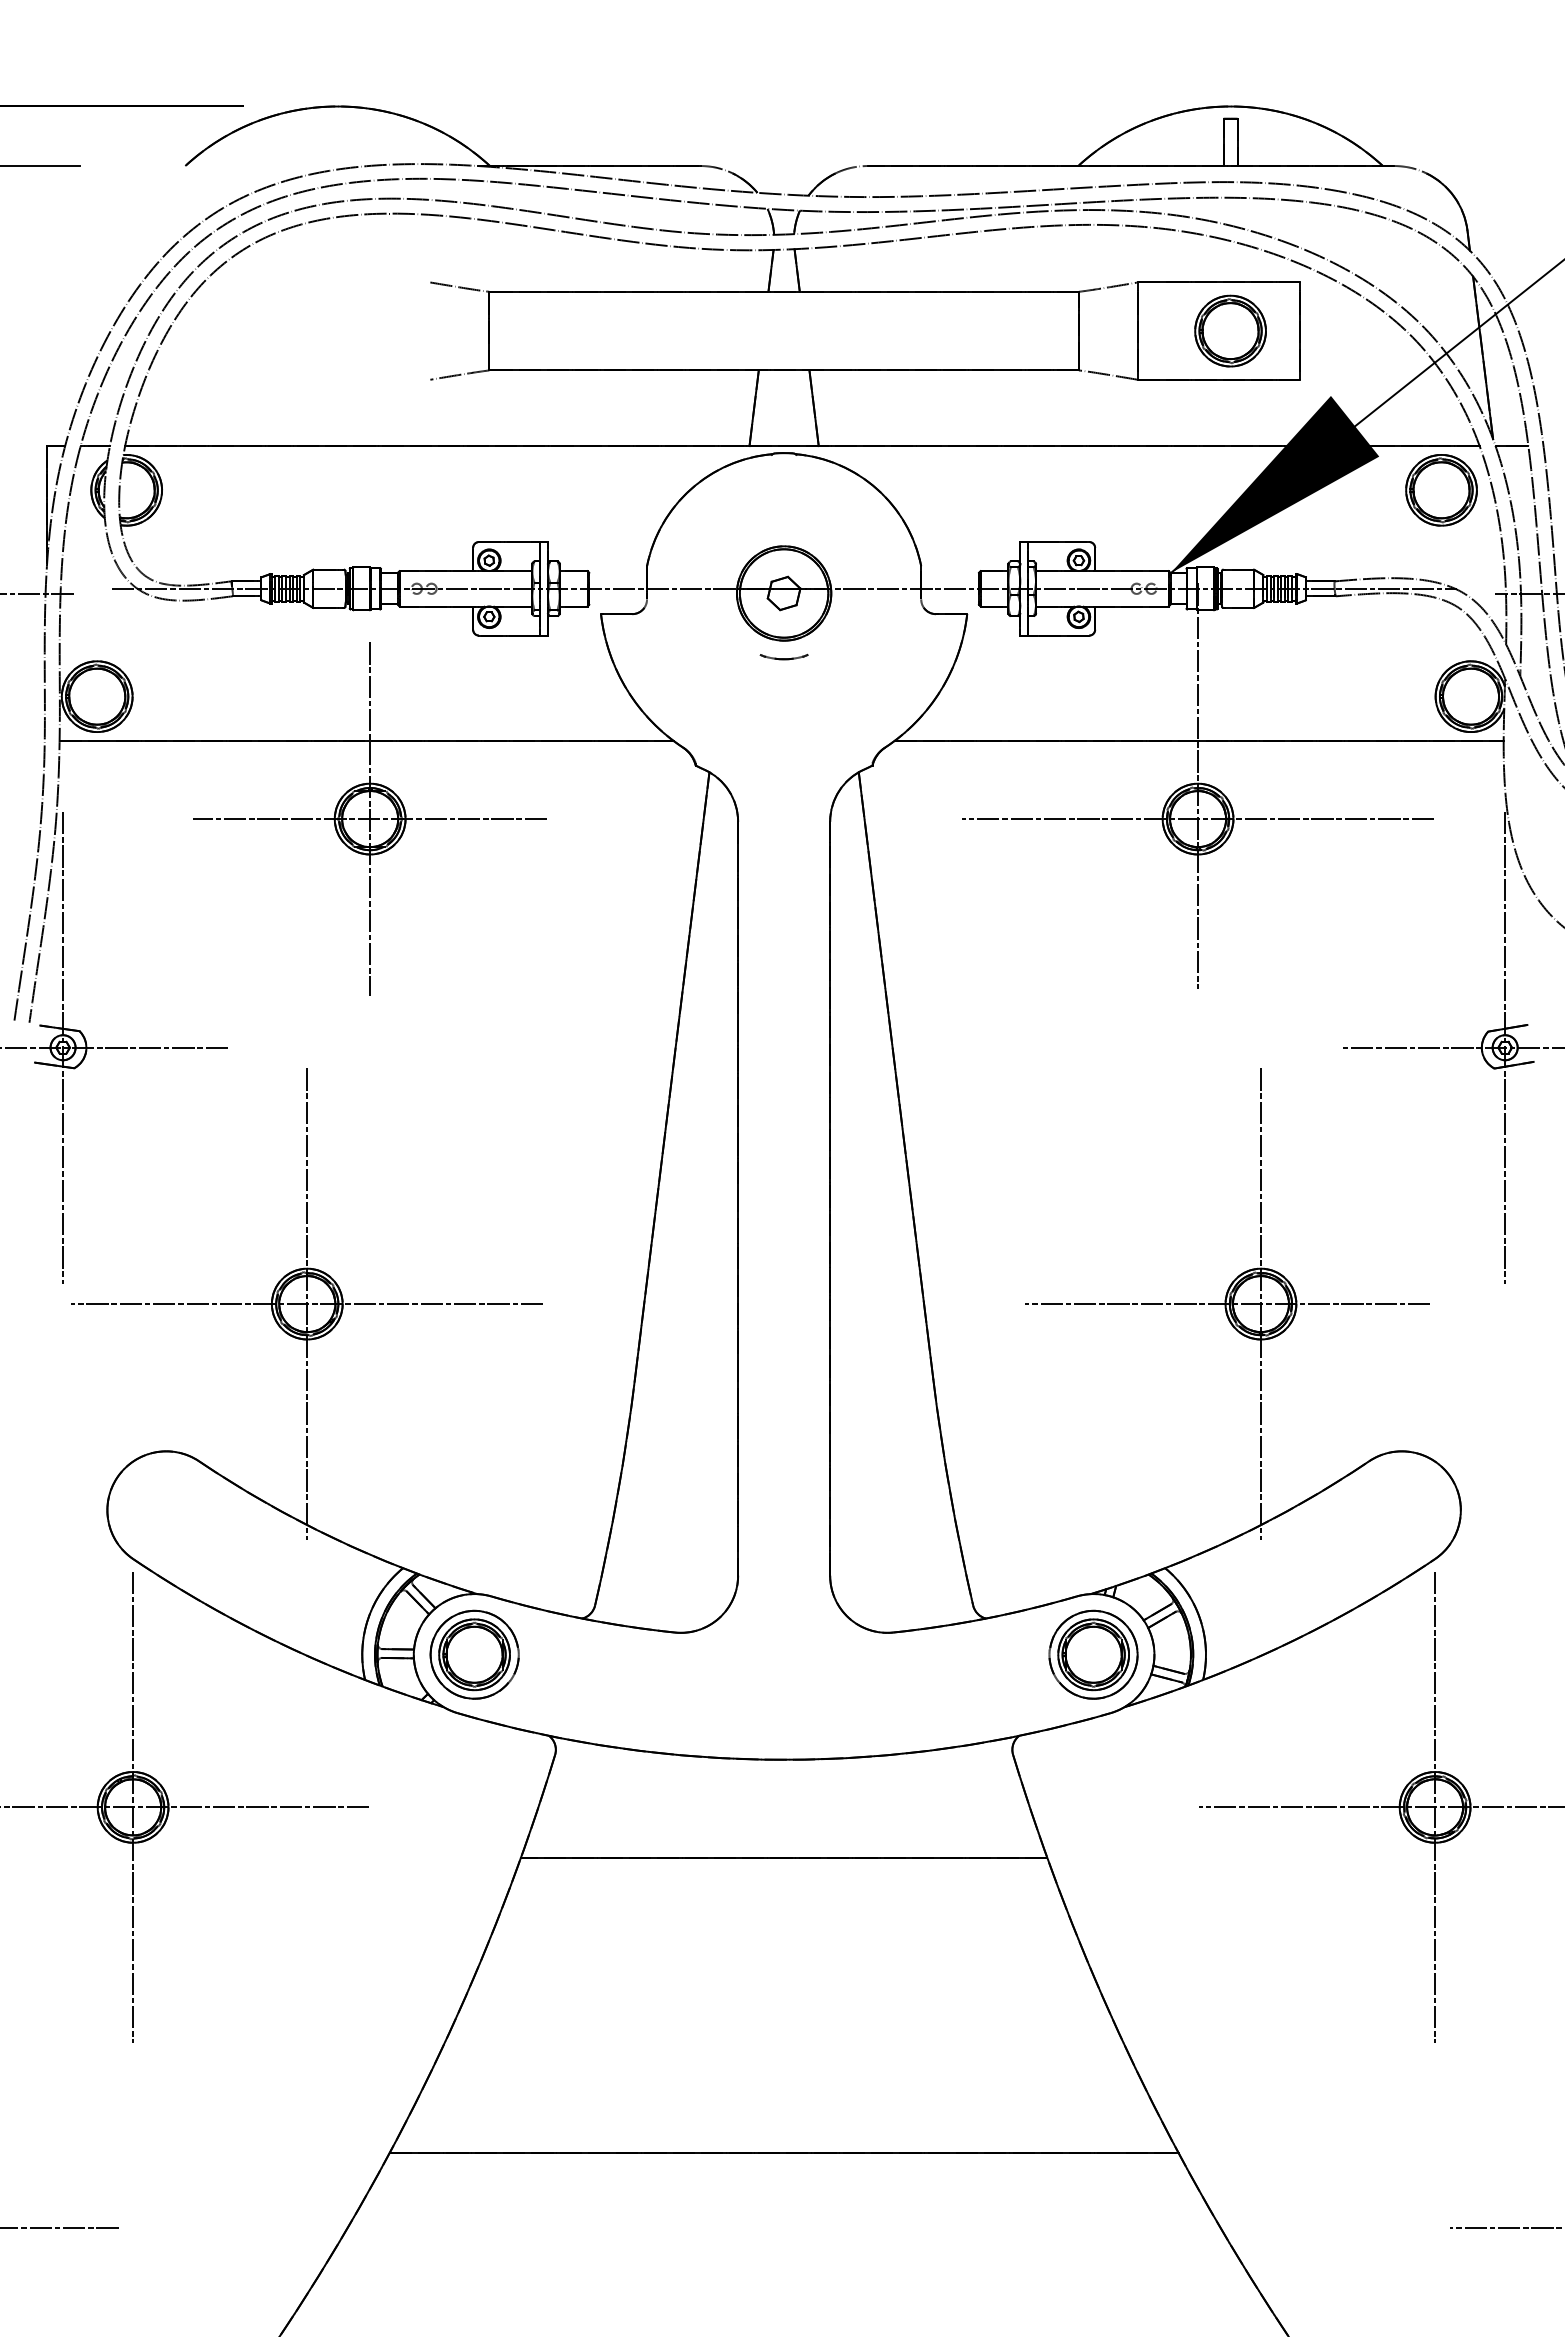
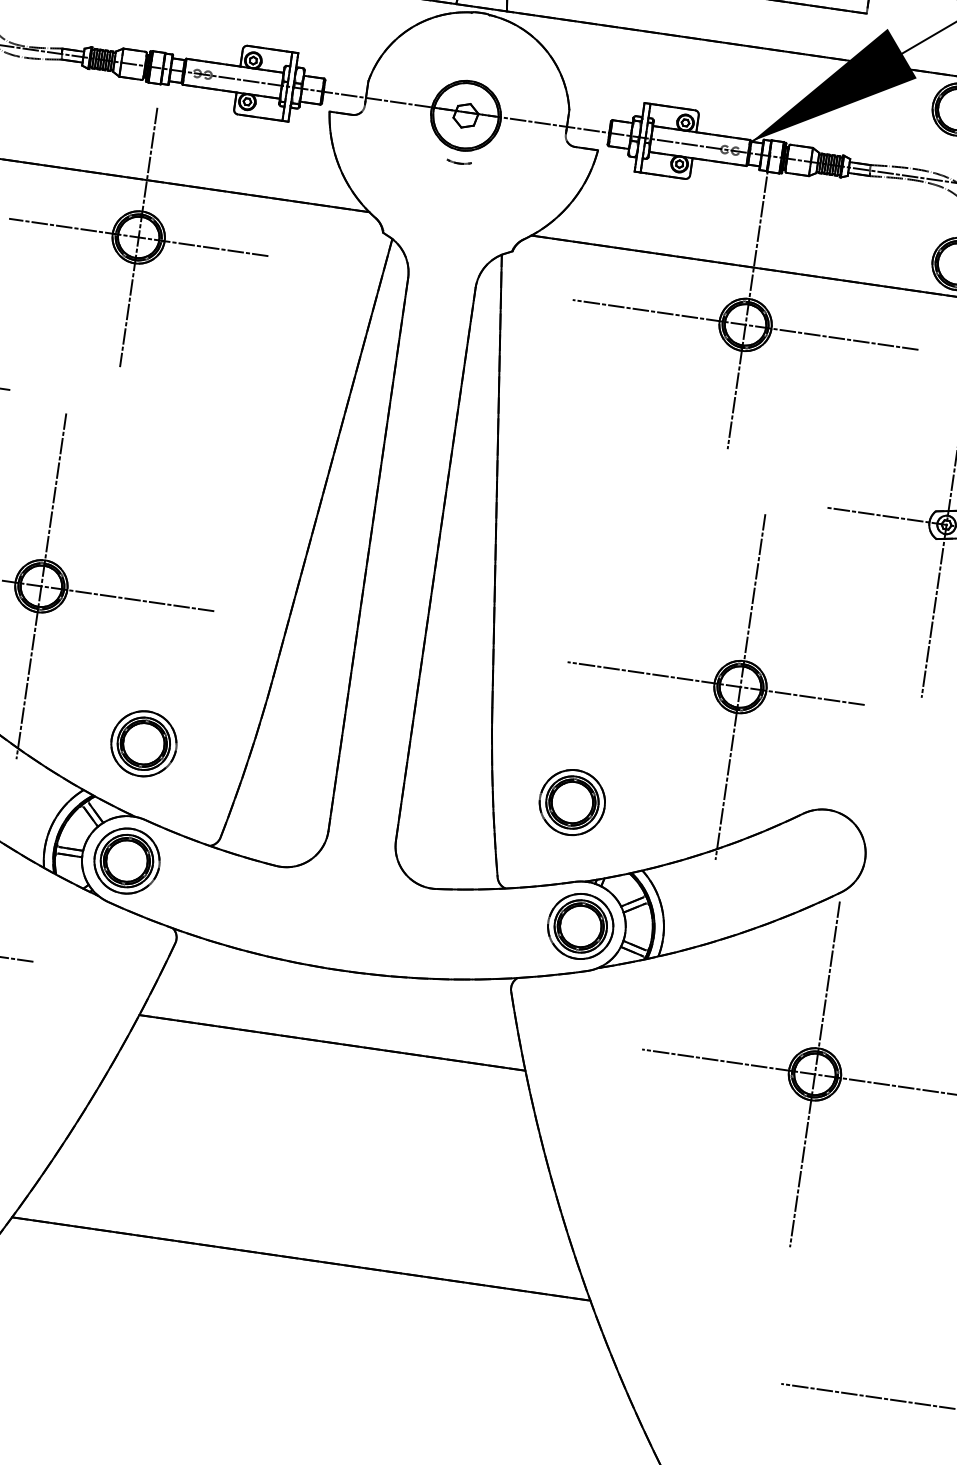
part: (783, 656) -> (458, 161), size x0.7
part: (1058, 1490) -> (572, 802), added
part: (474, 1494) -> (143, 743), added

